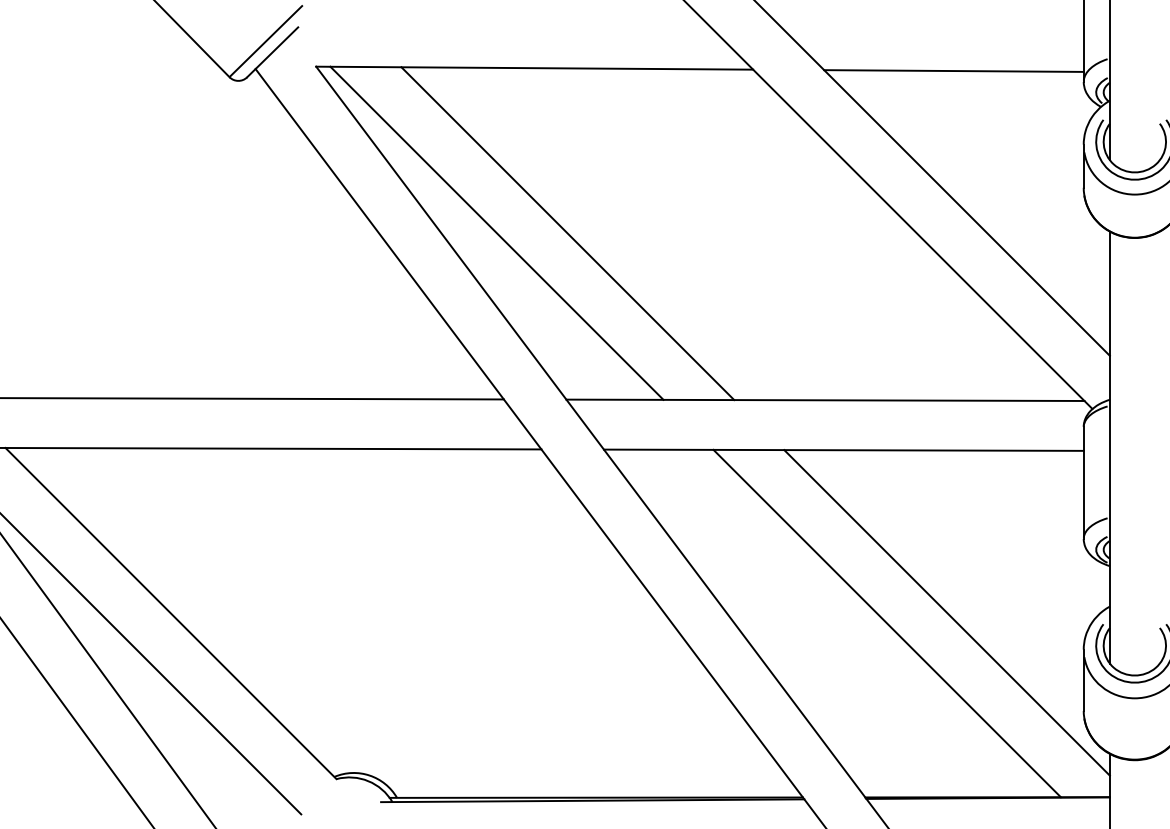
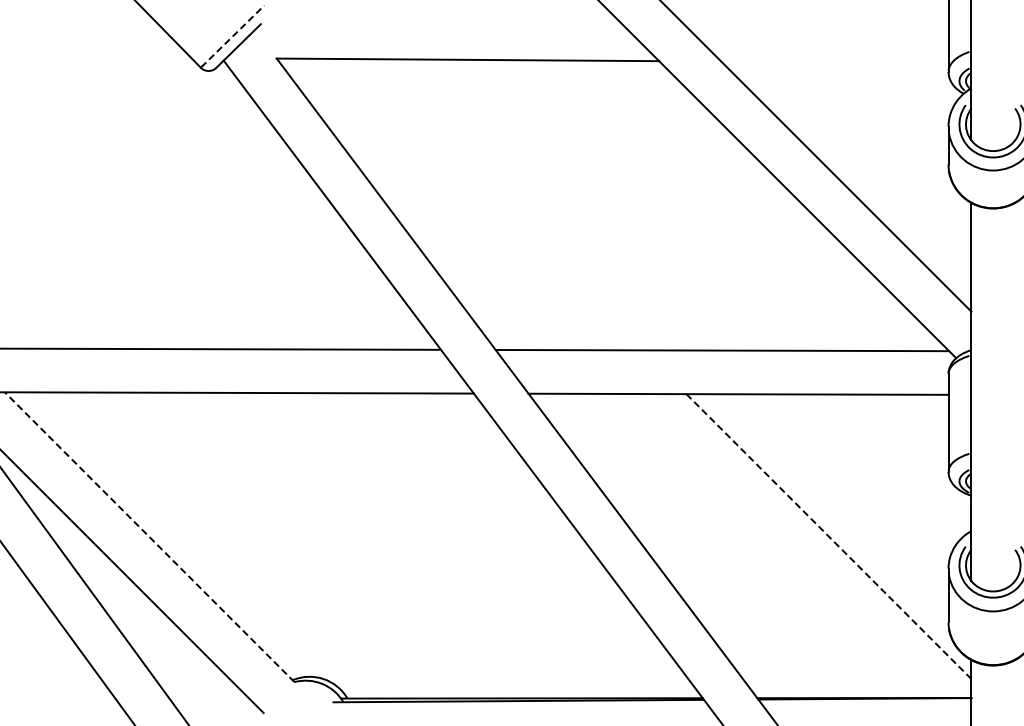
line: (266, 41) -> (233, 36), solid -> dashed
line: (953, 71) -> (834, 62), removed
line: (496, 233) -> (434, 204), removed
line: (567, 233) -> (496, 204), removed
line: (946, 612) -> (828, 536), solid -> dashed
line: (170, 613) -> (149, 537), solid -> dashed
line: (887, 623) -> (776, 545), removed

